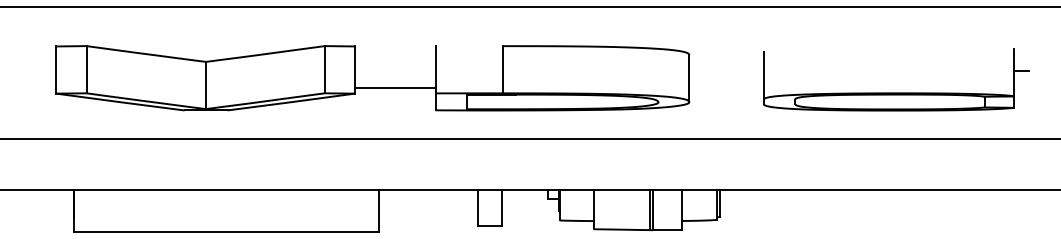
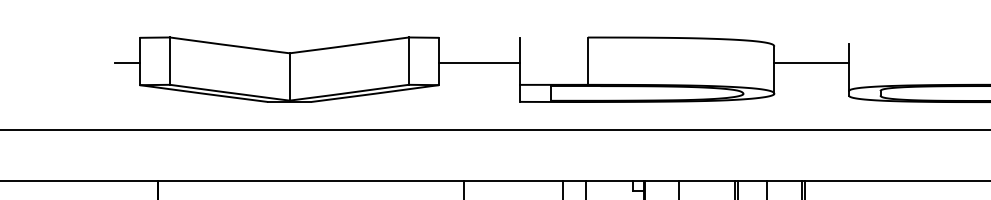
line: (43, 71) -> (126, 62), added
line: (726, 71) -> (811, 62), added
line: (395, 88) -> (479, 62), moved

